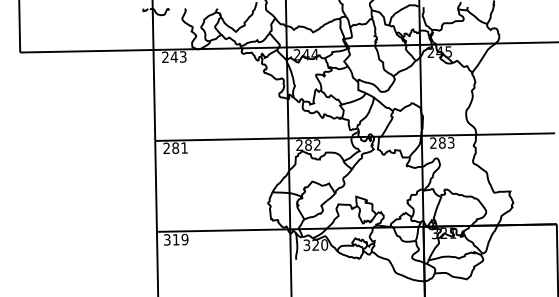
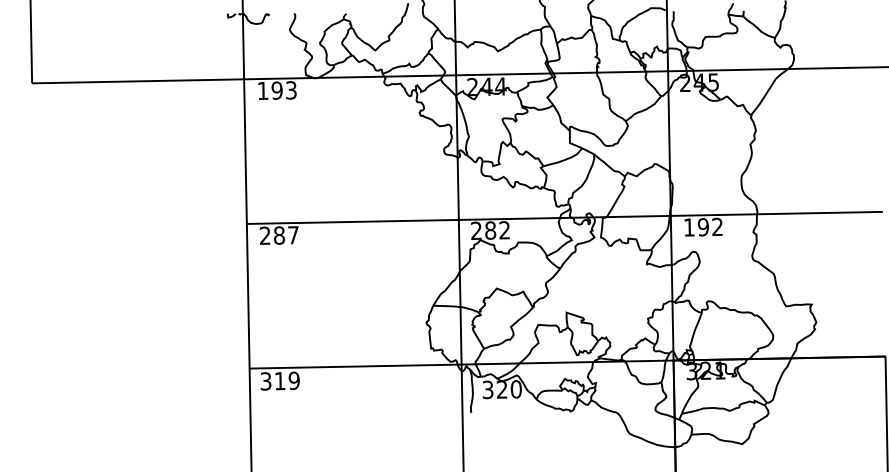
text: (169, 56) -> (269, 89), 243 -> 193
text: (442, 142) -> (703, 226), 283 -> 192
text: (184, 147) -> (293, 234), 281 -> 287

